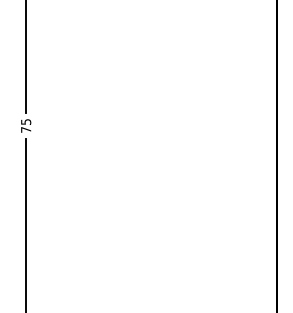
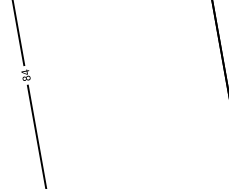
text: (26, 125) -> (26, 74), 75 -> 84

